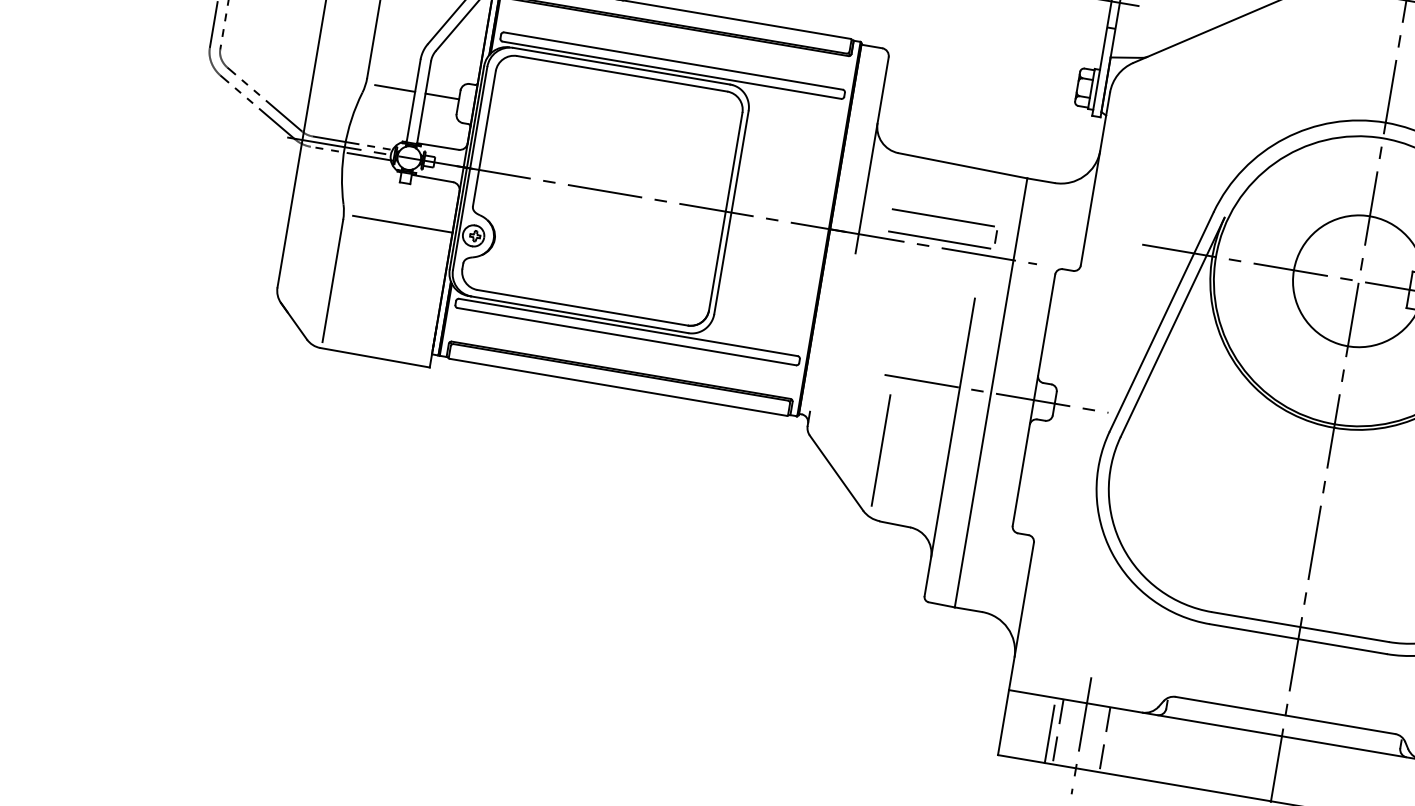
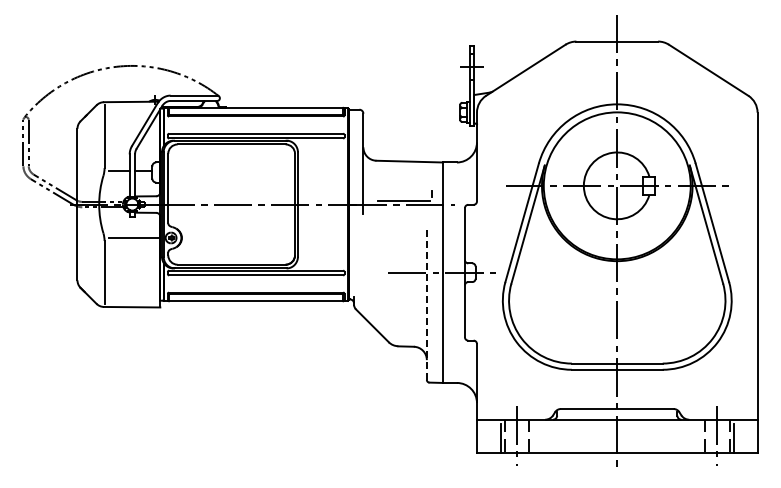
line: (943, 218) -> (404, 189), removed
line: (949, 445) -> (426, 302), solid -> dashed
line: (880, 449) -> (392, 310), removed

